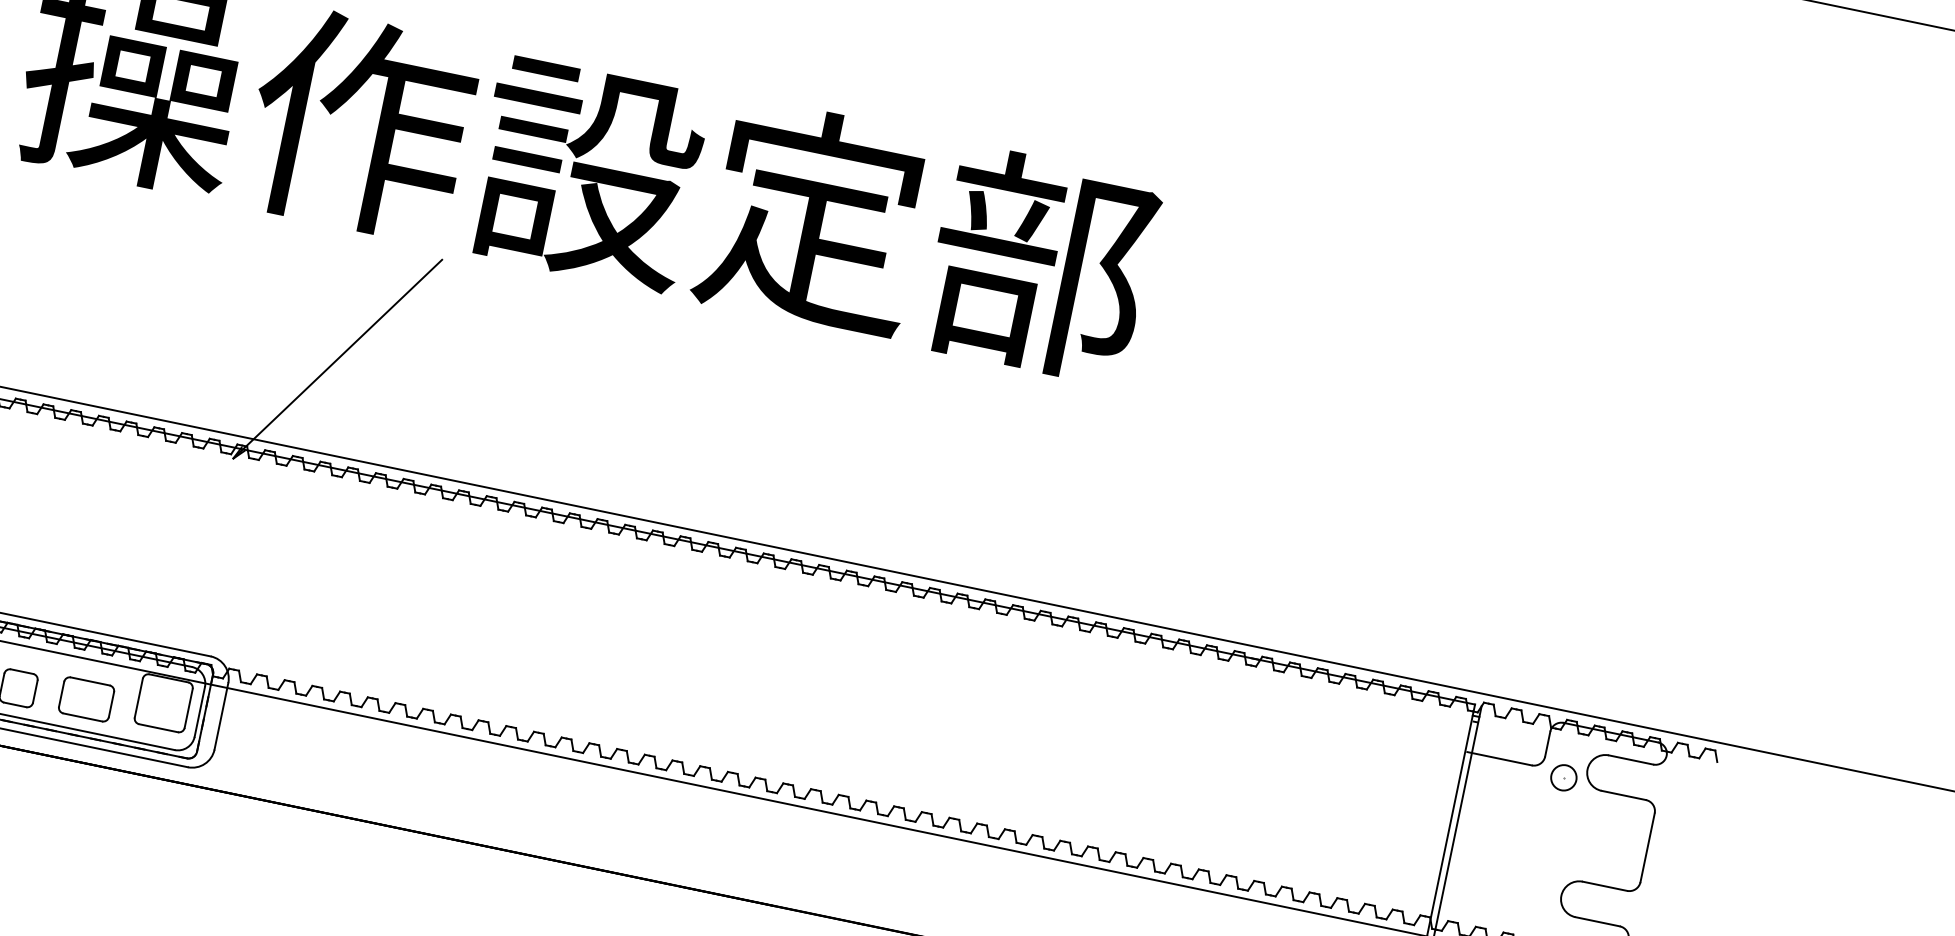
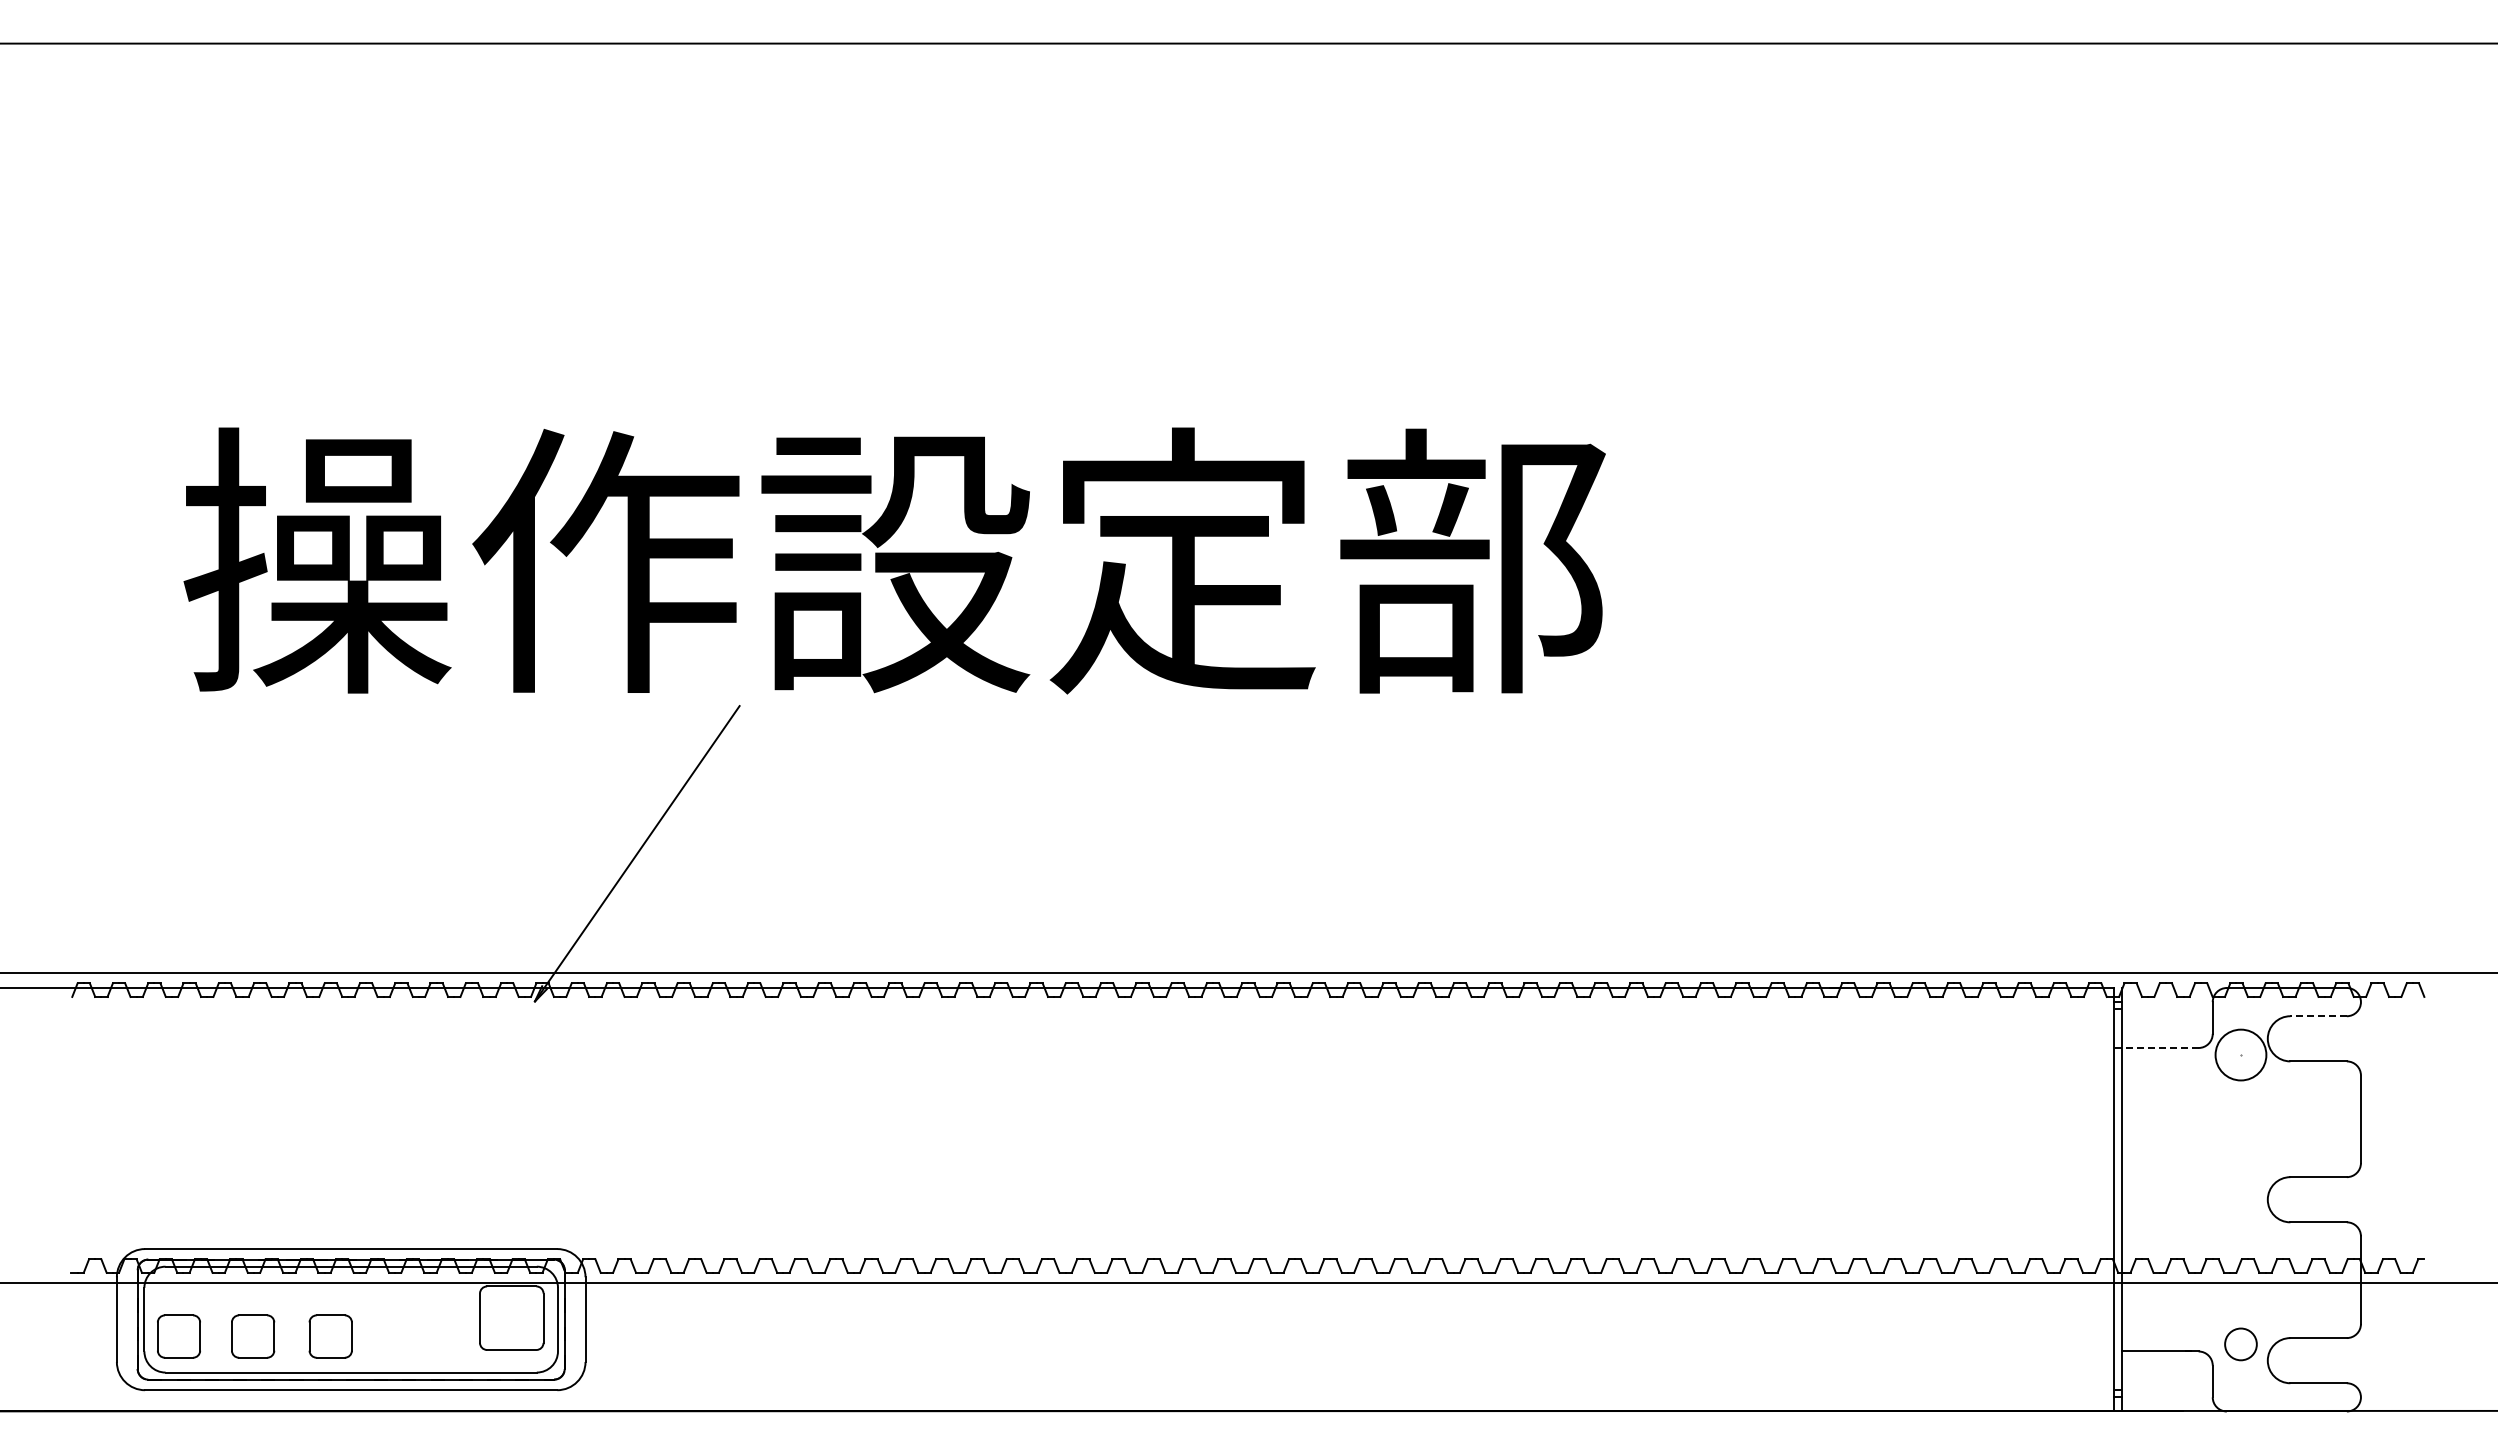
part: (86, 699) -> (416, 1332), removed
line: (1501, 759) -> (2160, 1048), solid -> dashed
line: (1630, 760) -> (2318, 1016), solid -> dashed
circle: (1563, 777) -> (2240, 1054), size x1.6

